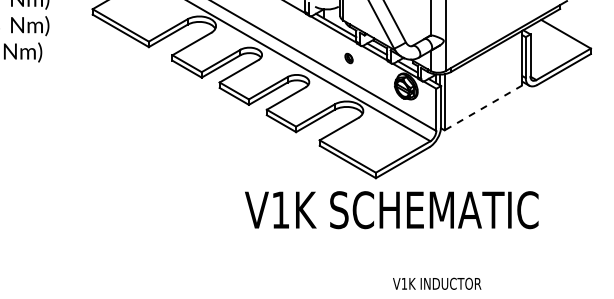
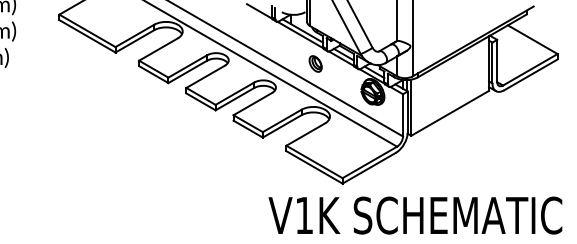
part: (348, 58) -> (315, 63), size x1.67
line: (483, 107) -> (450, 112), dashed -> solid
text: (391, 210) -> (415, 215), moved

